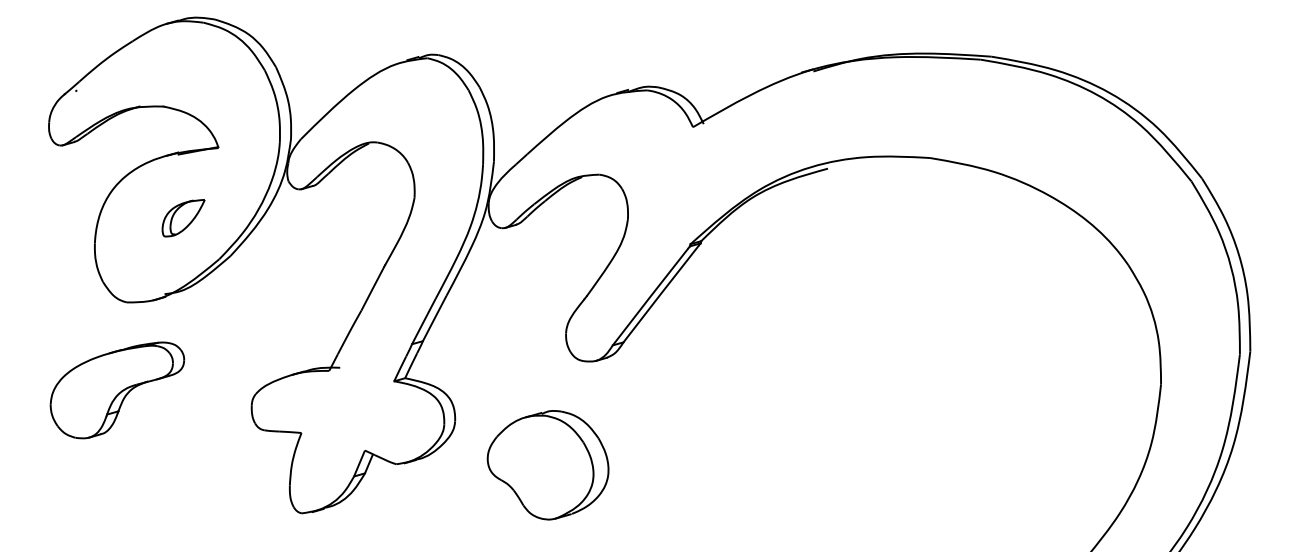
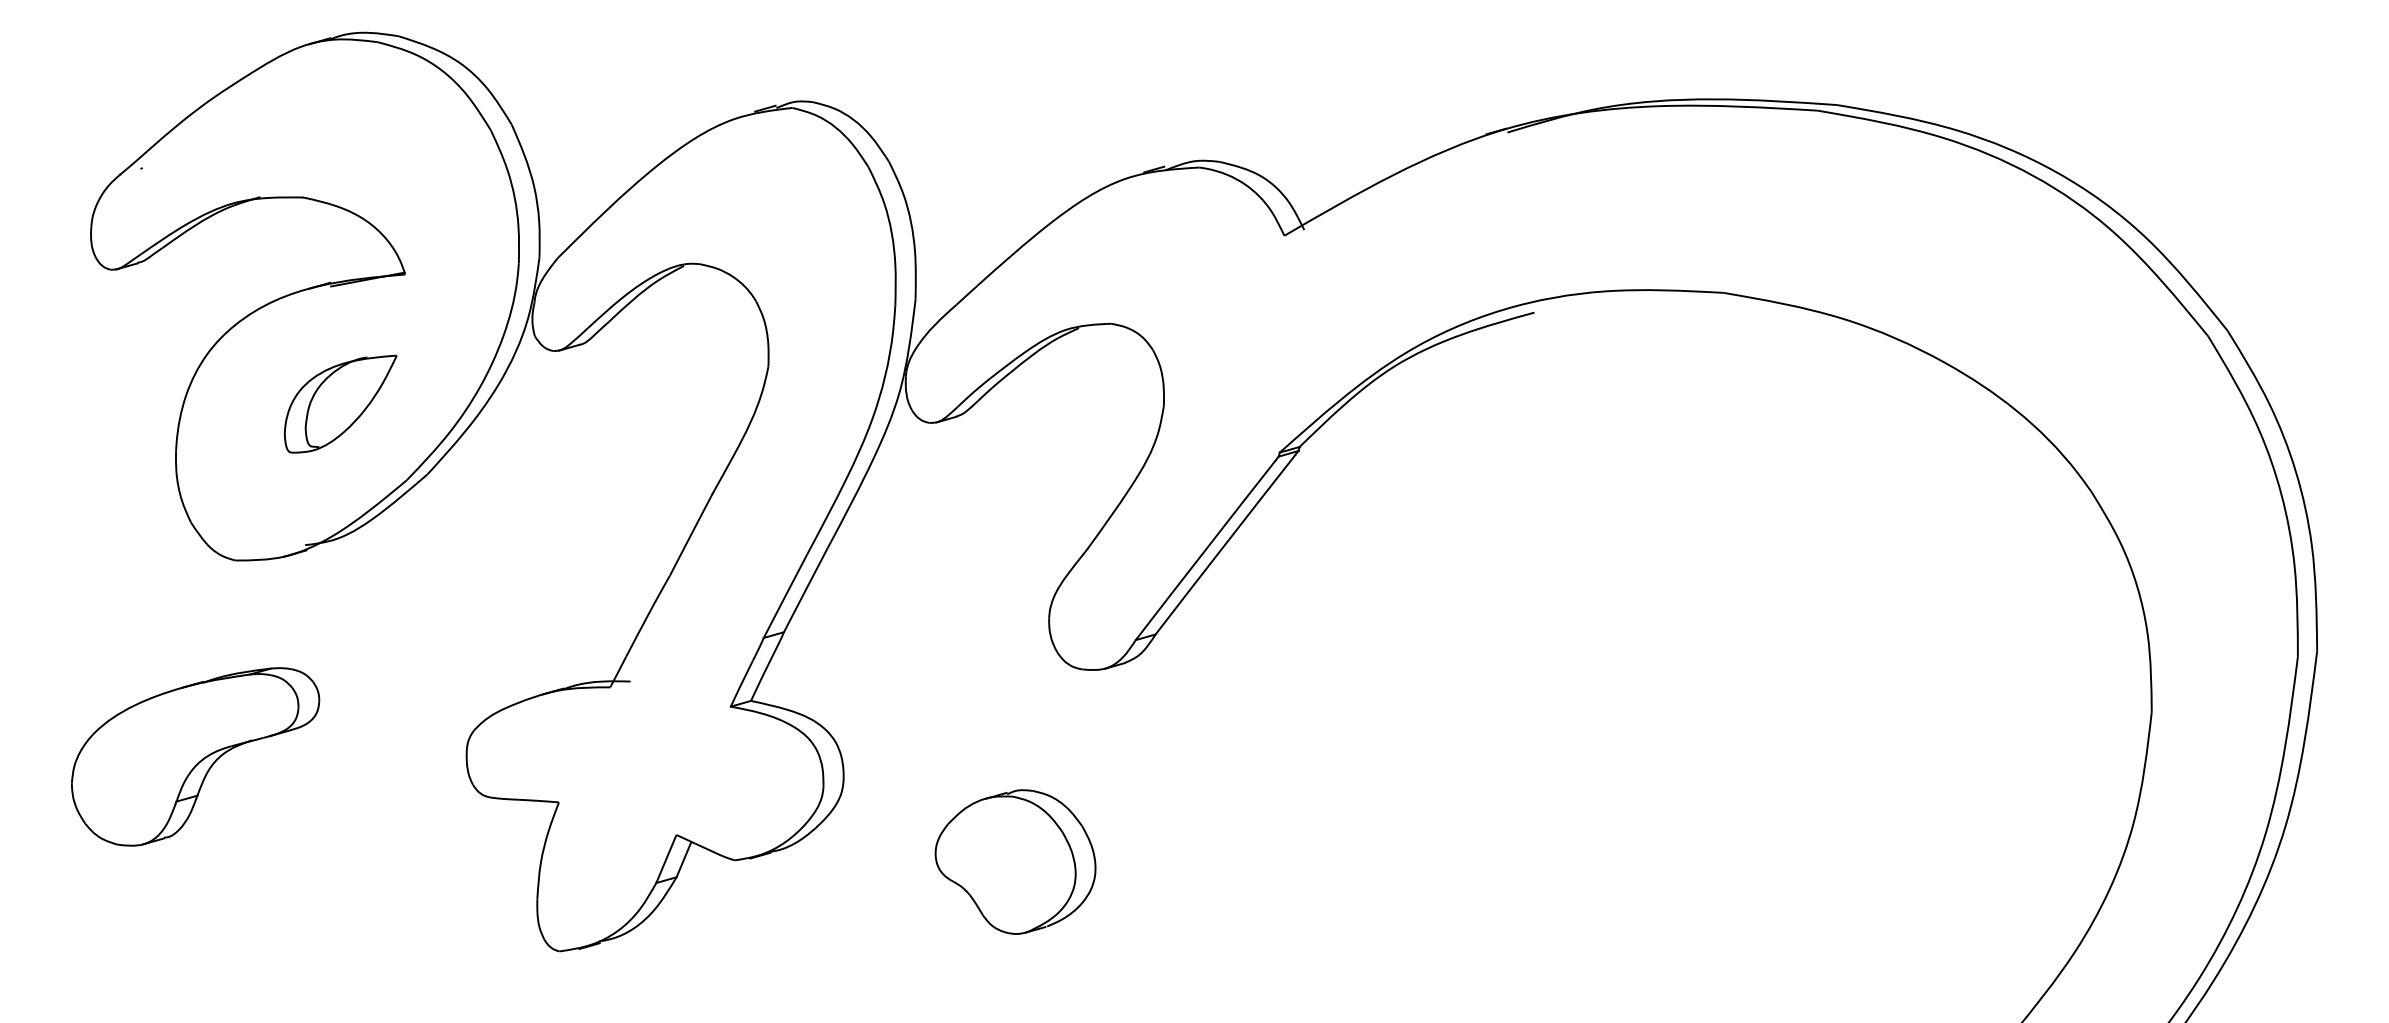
part: (183, 218) -> (340, 404), size x1.43
part: (117, 390) -> (195, 757), moved
part: (547, 464) -> (1014, 860), size x0.71

